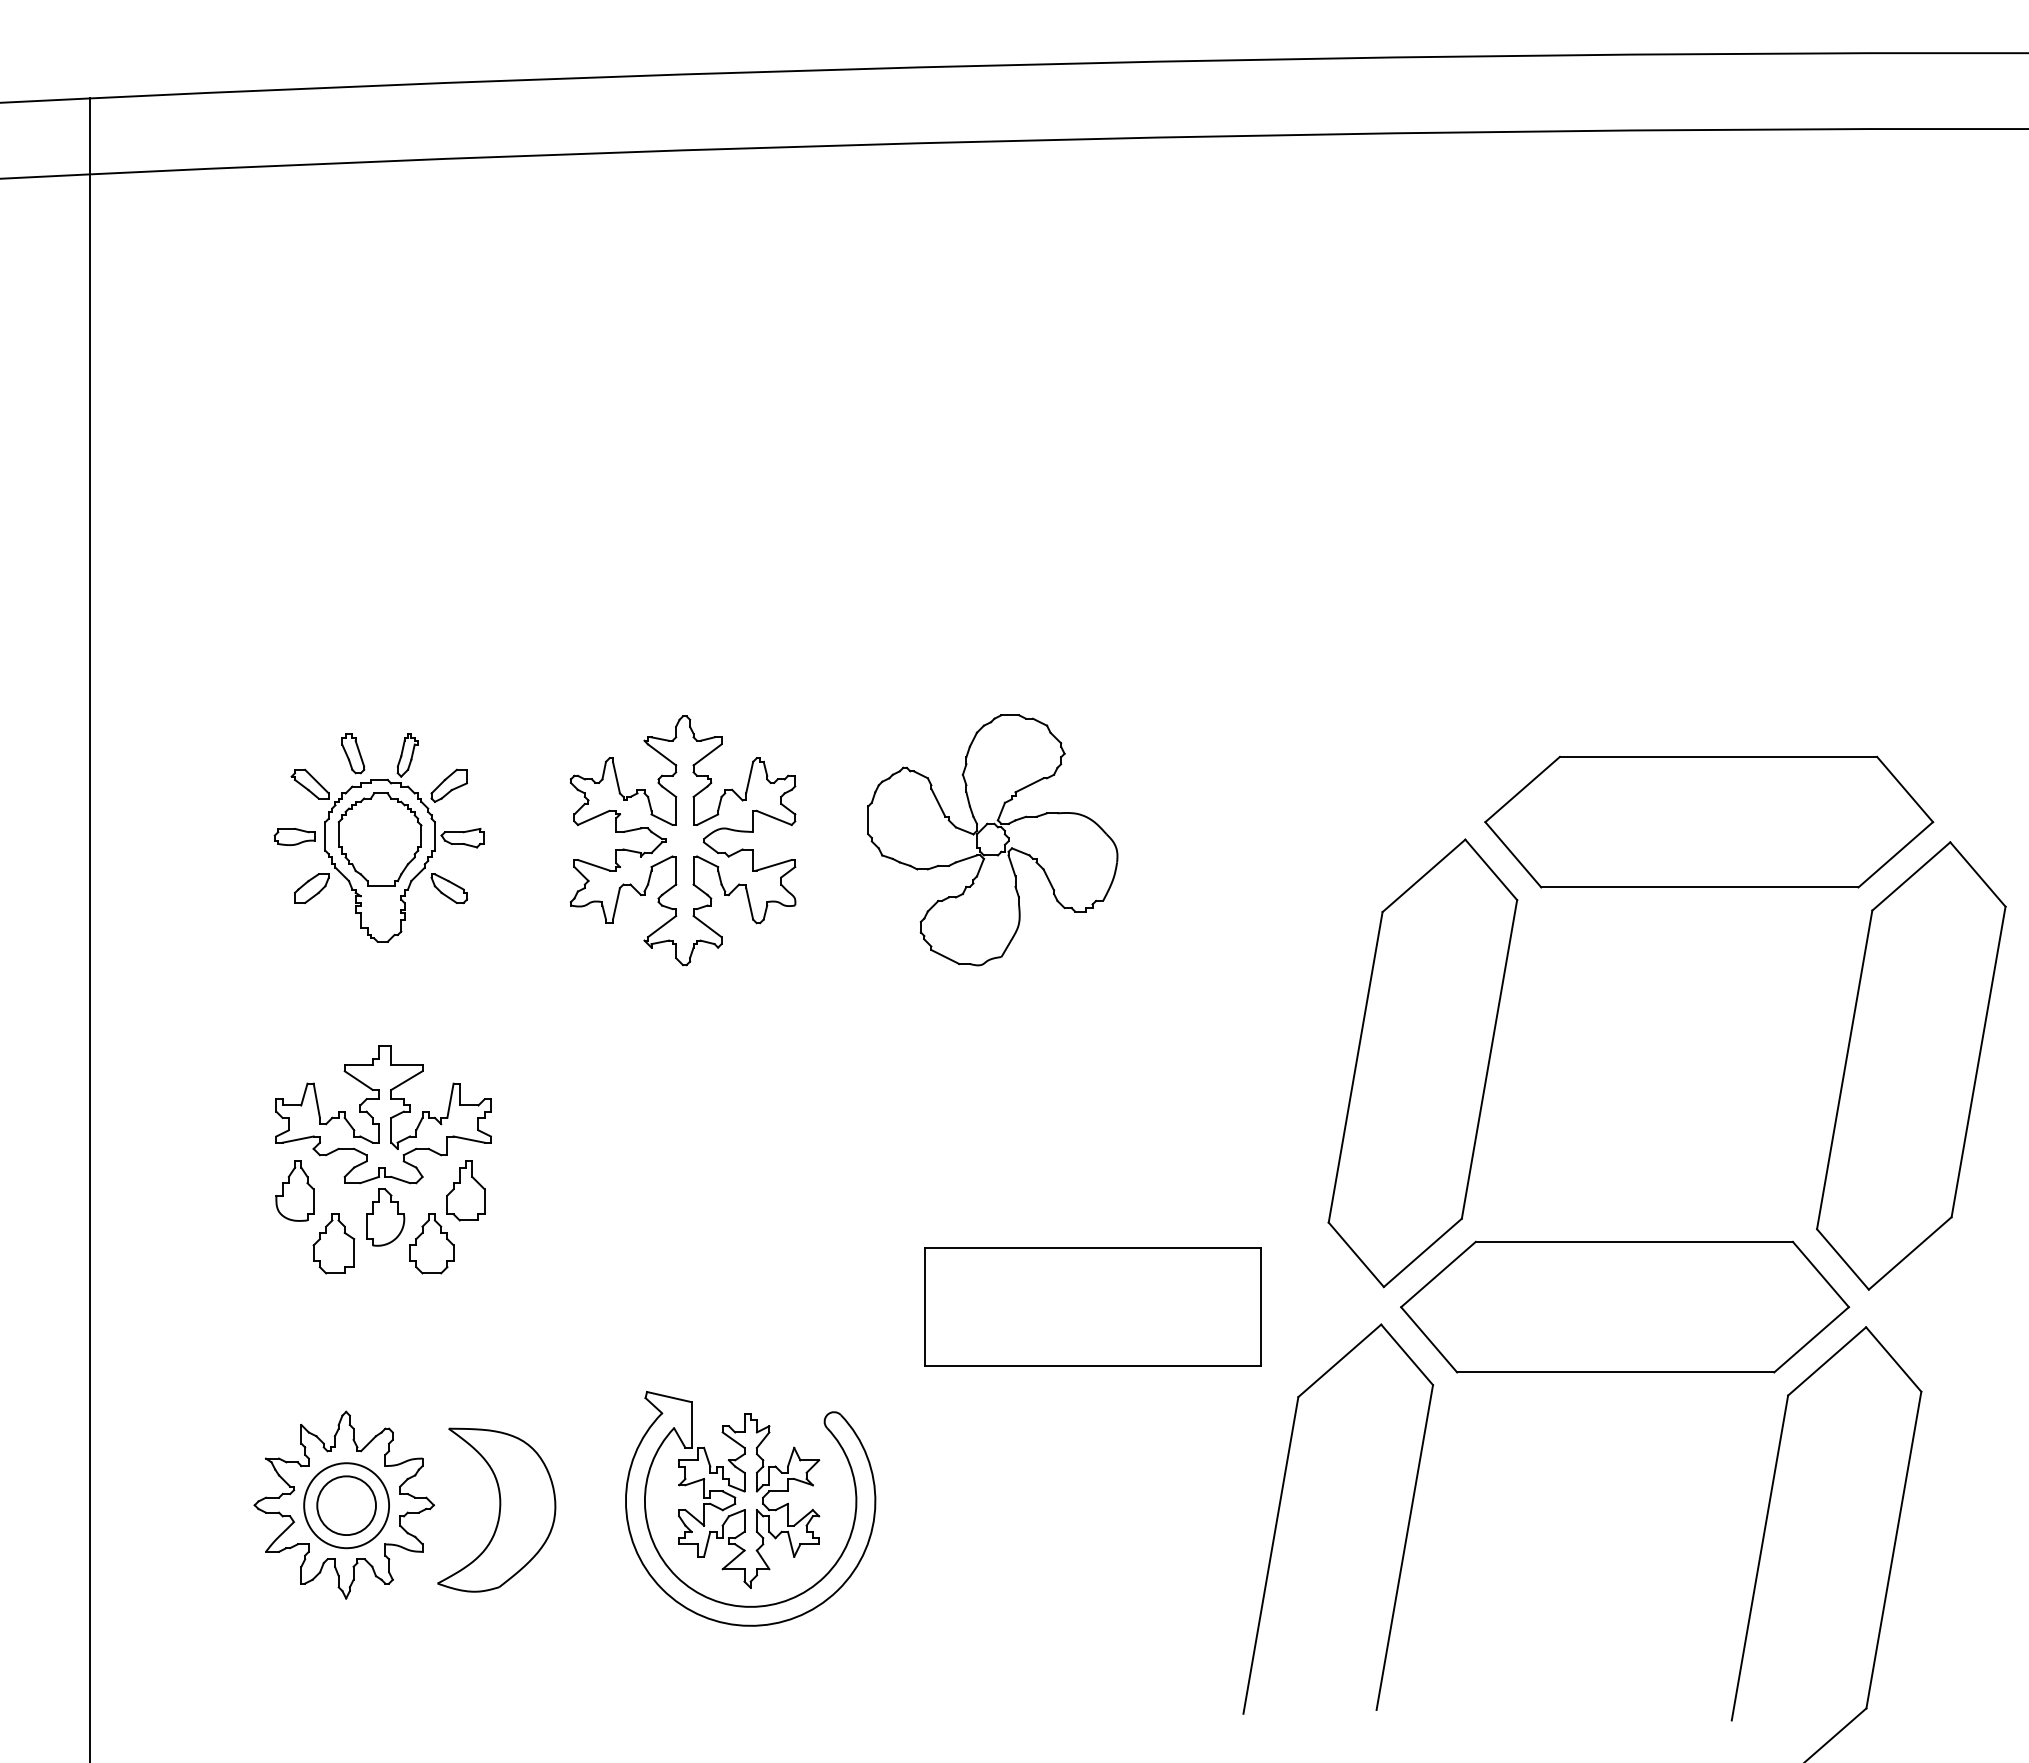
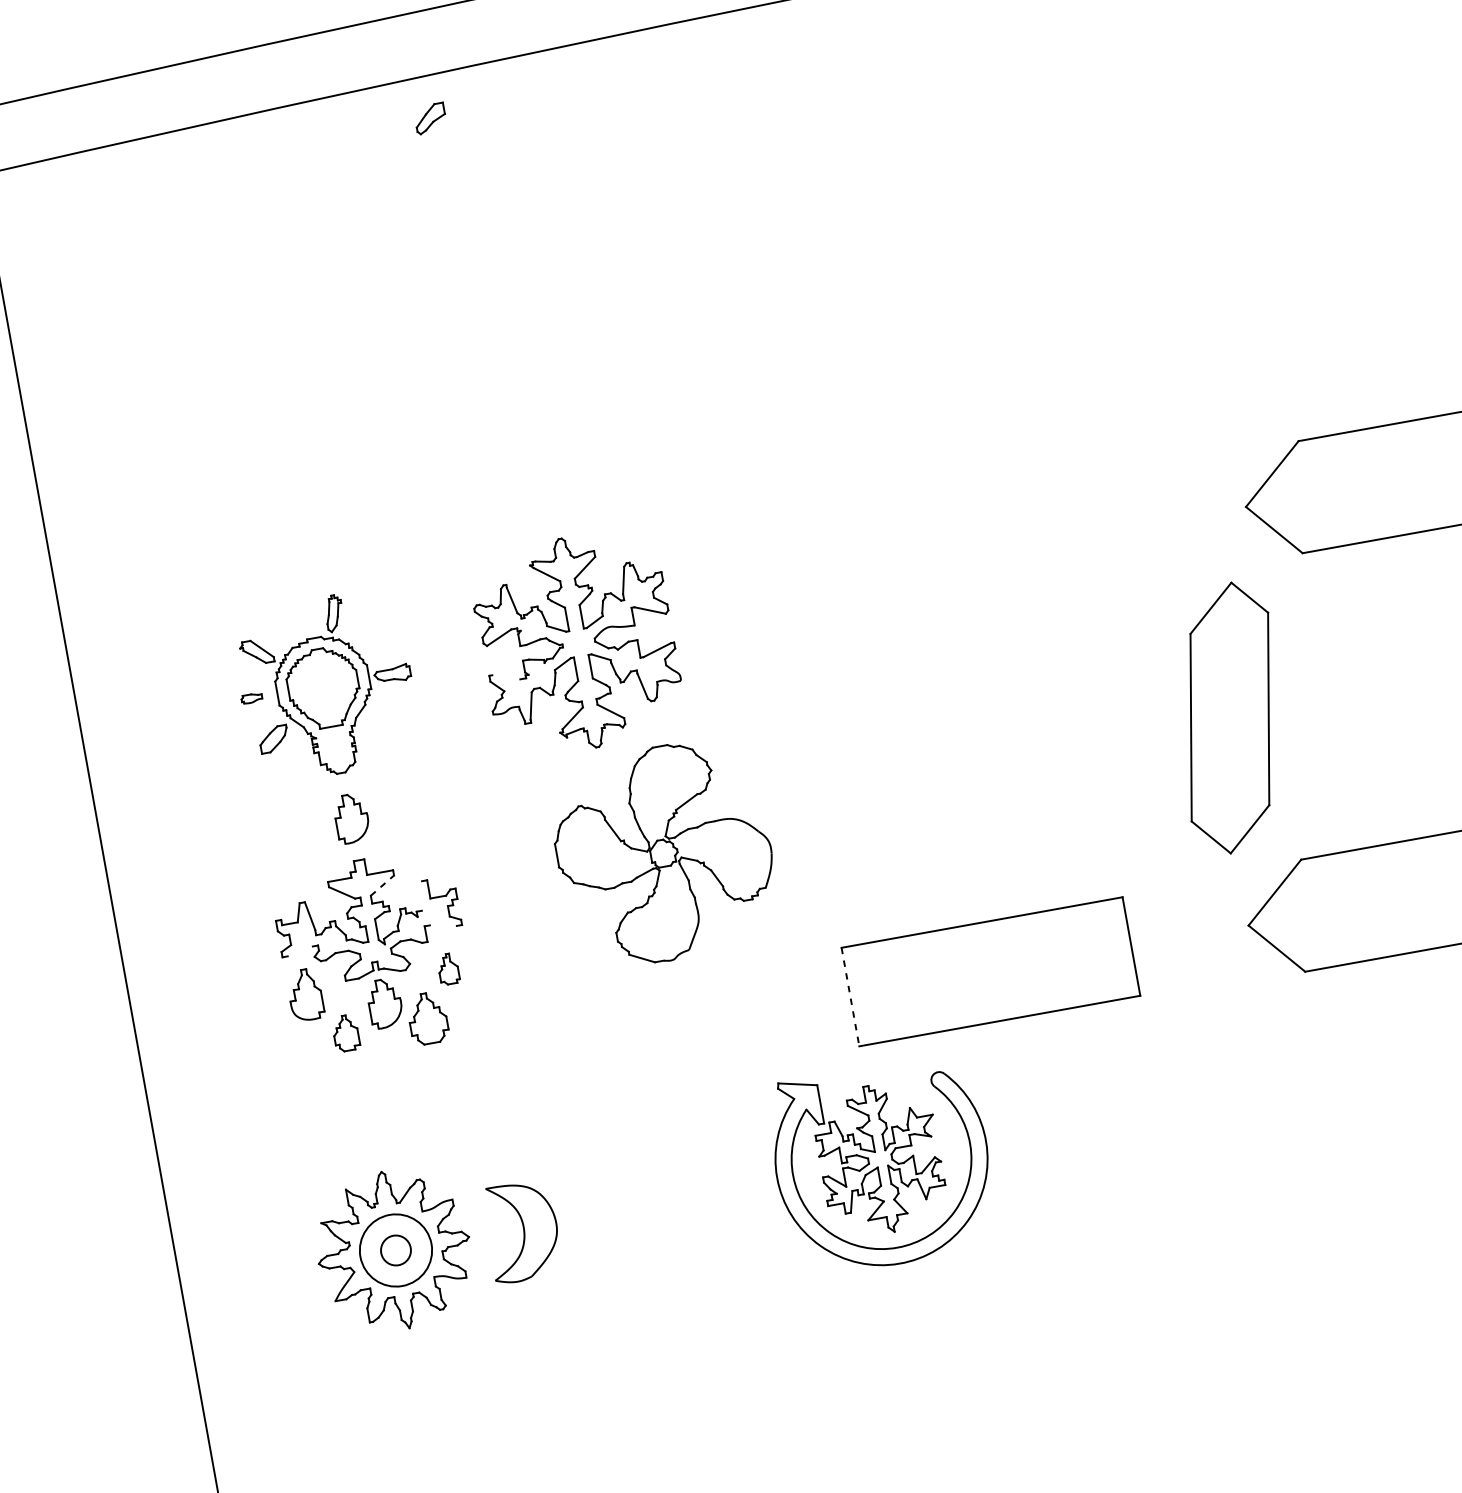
part: (353, 753) -> (288, 619), removed
part: (448, 785) -> (429, 118), moved
part: (294, 836) -> (251, 698), size x0.6
part: (992, 840) -> (664, 853), moved
line: (593, 864) -> (506, 676), removed
part: (448, 888) -> (388, 718), removed
part: (385, 996) -> (351, 818), added
part: (1422, 1063) -> (1229, 718), size x0.7
line: (407, 1080) -> (382, 885), solid -> dashed
line: (450, 1100) -> (421, 895), removed
line: (297, 1139) -> (299, 951), removed
line: (468, 1139) -> (442, 925), removed
part: (465, 1190) -> (448, 968), size x0.6
part: (333, 1243) -> (345, 1033), size x0.7
line: (925, 1307) -> (850, 997), solid -> dashed
circle: (346, 1505) -> (395, 1250), size x0.6
part: (1280, 1507) -> (1177, 1111), removed
part: (750, 1508) -> (882, 1165), moved
part: (496, 1509) -> (521, 1231), size x0.7

